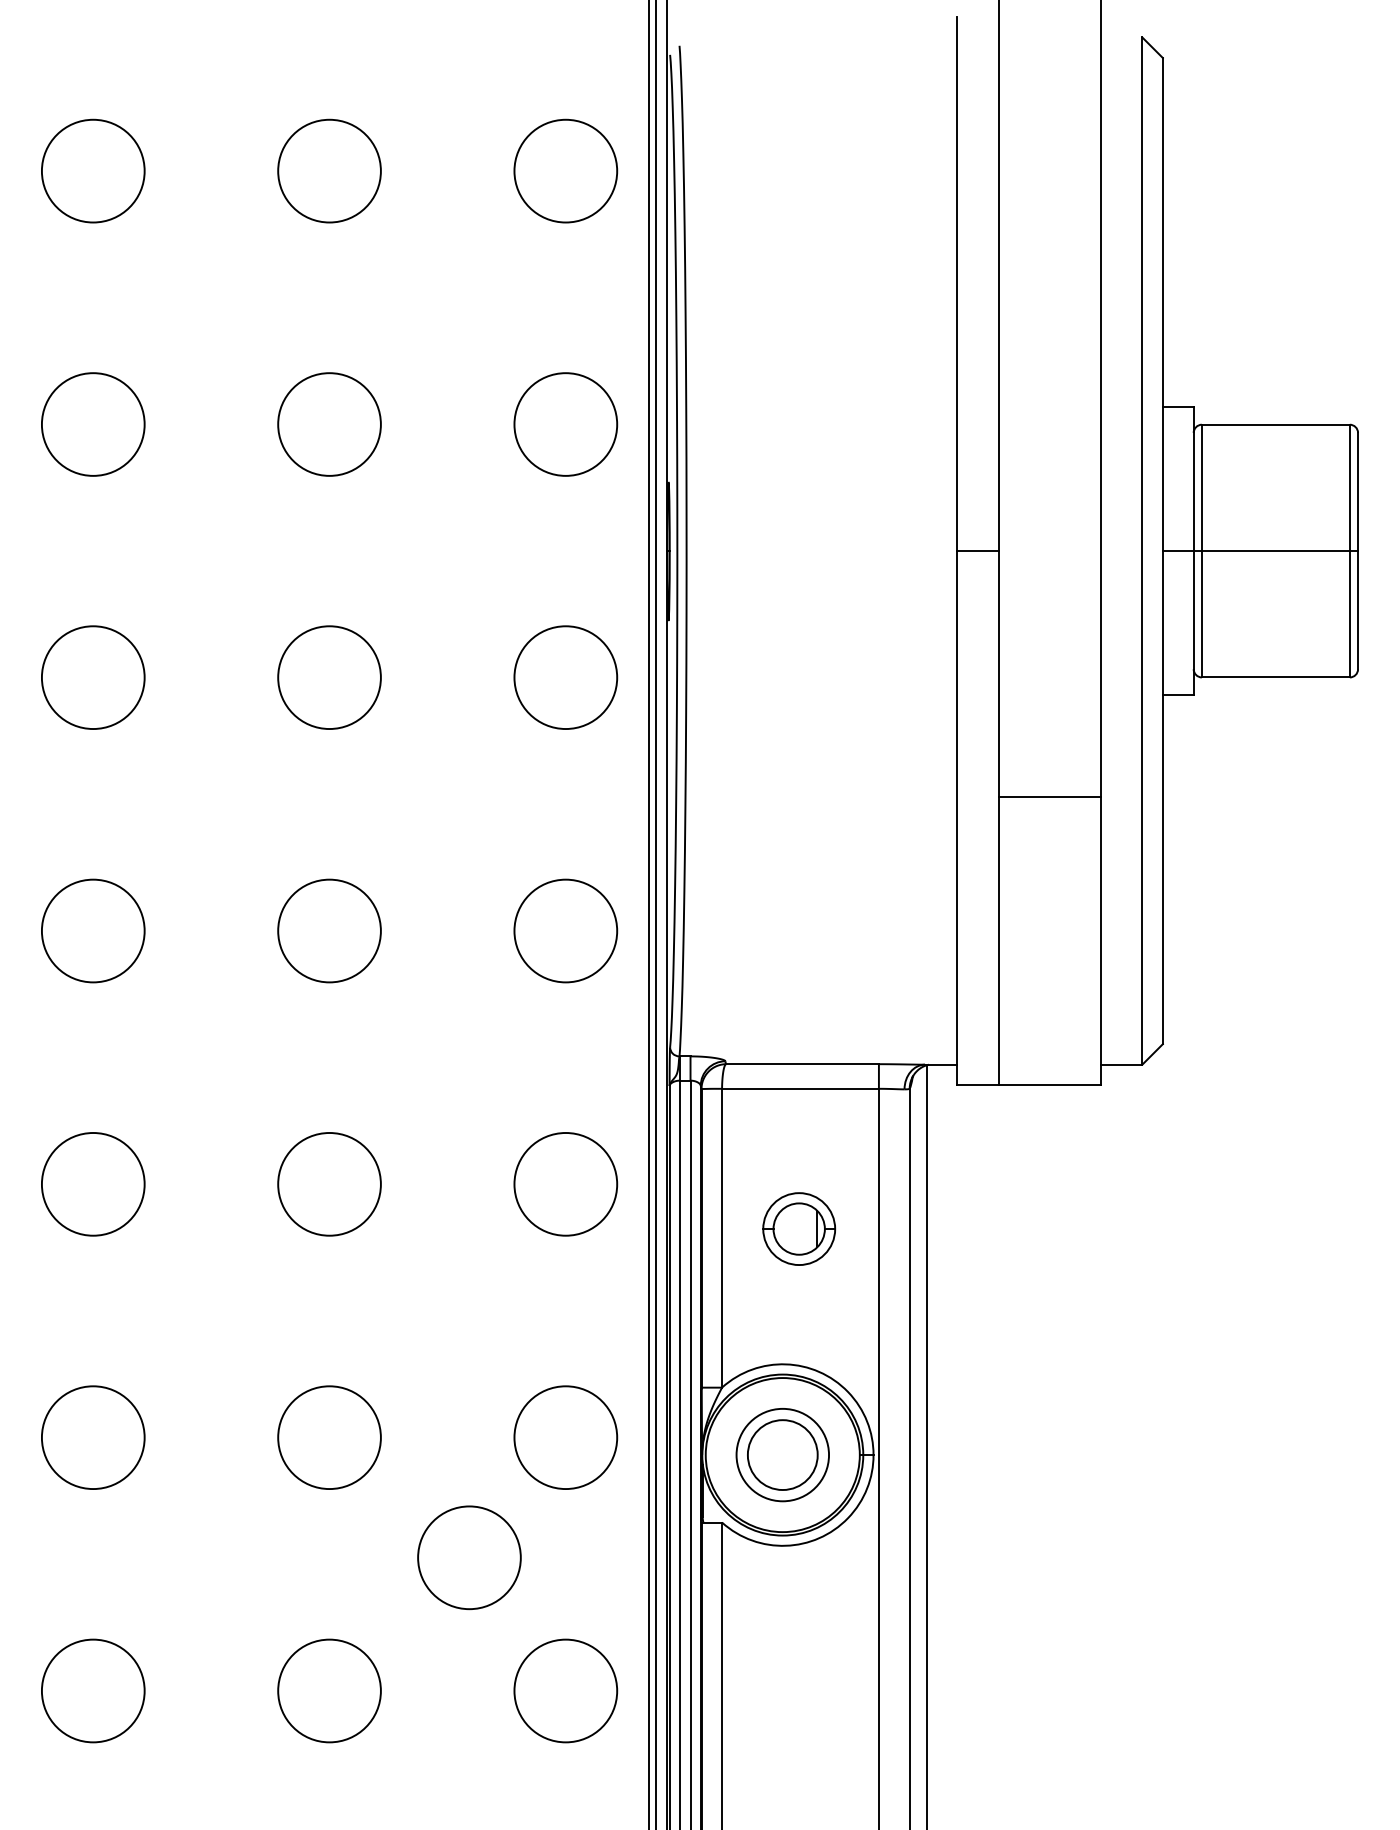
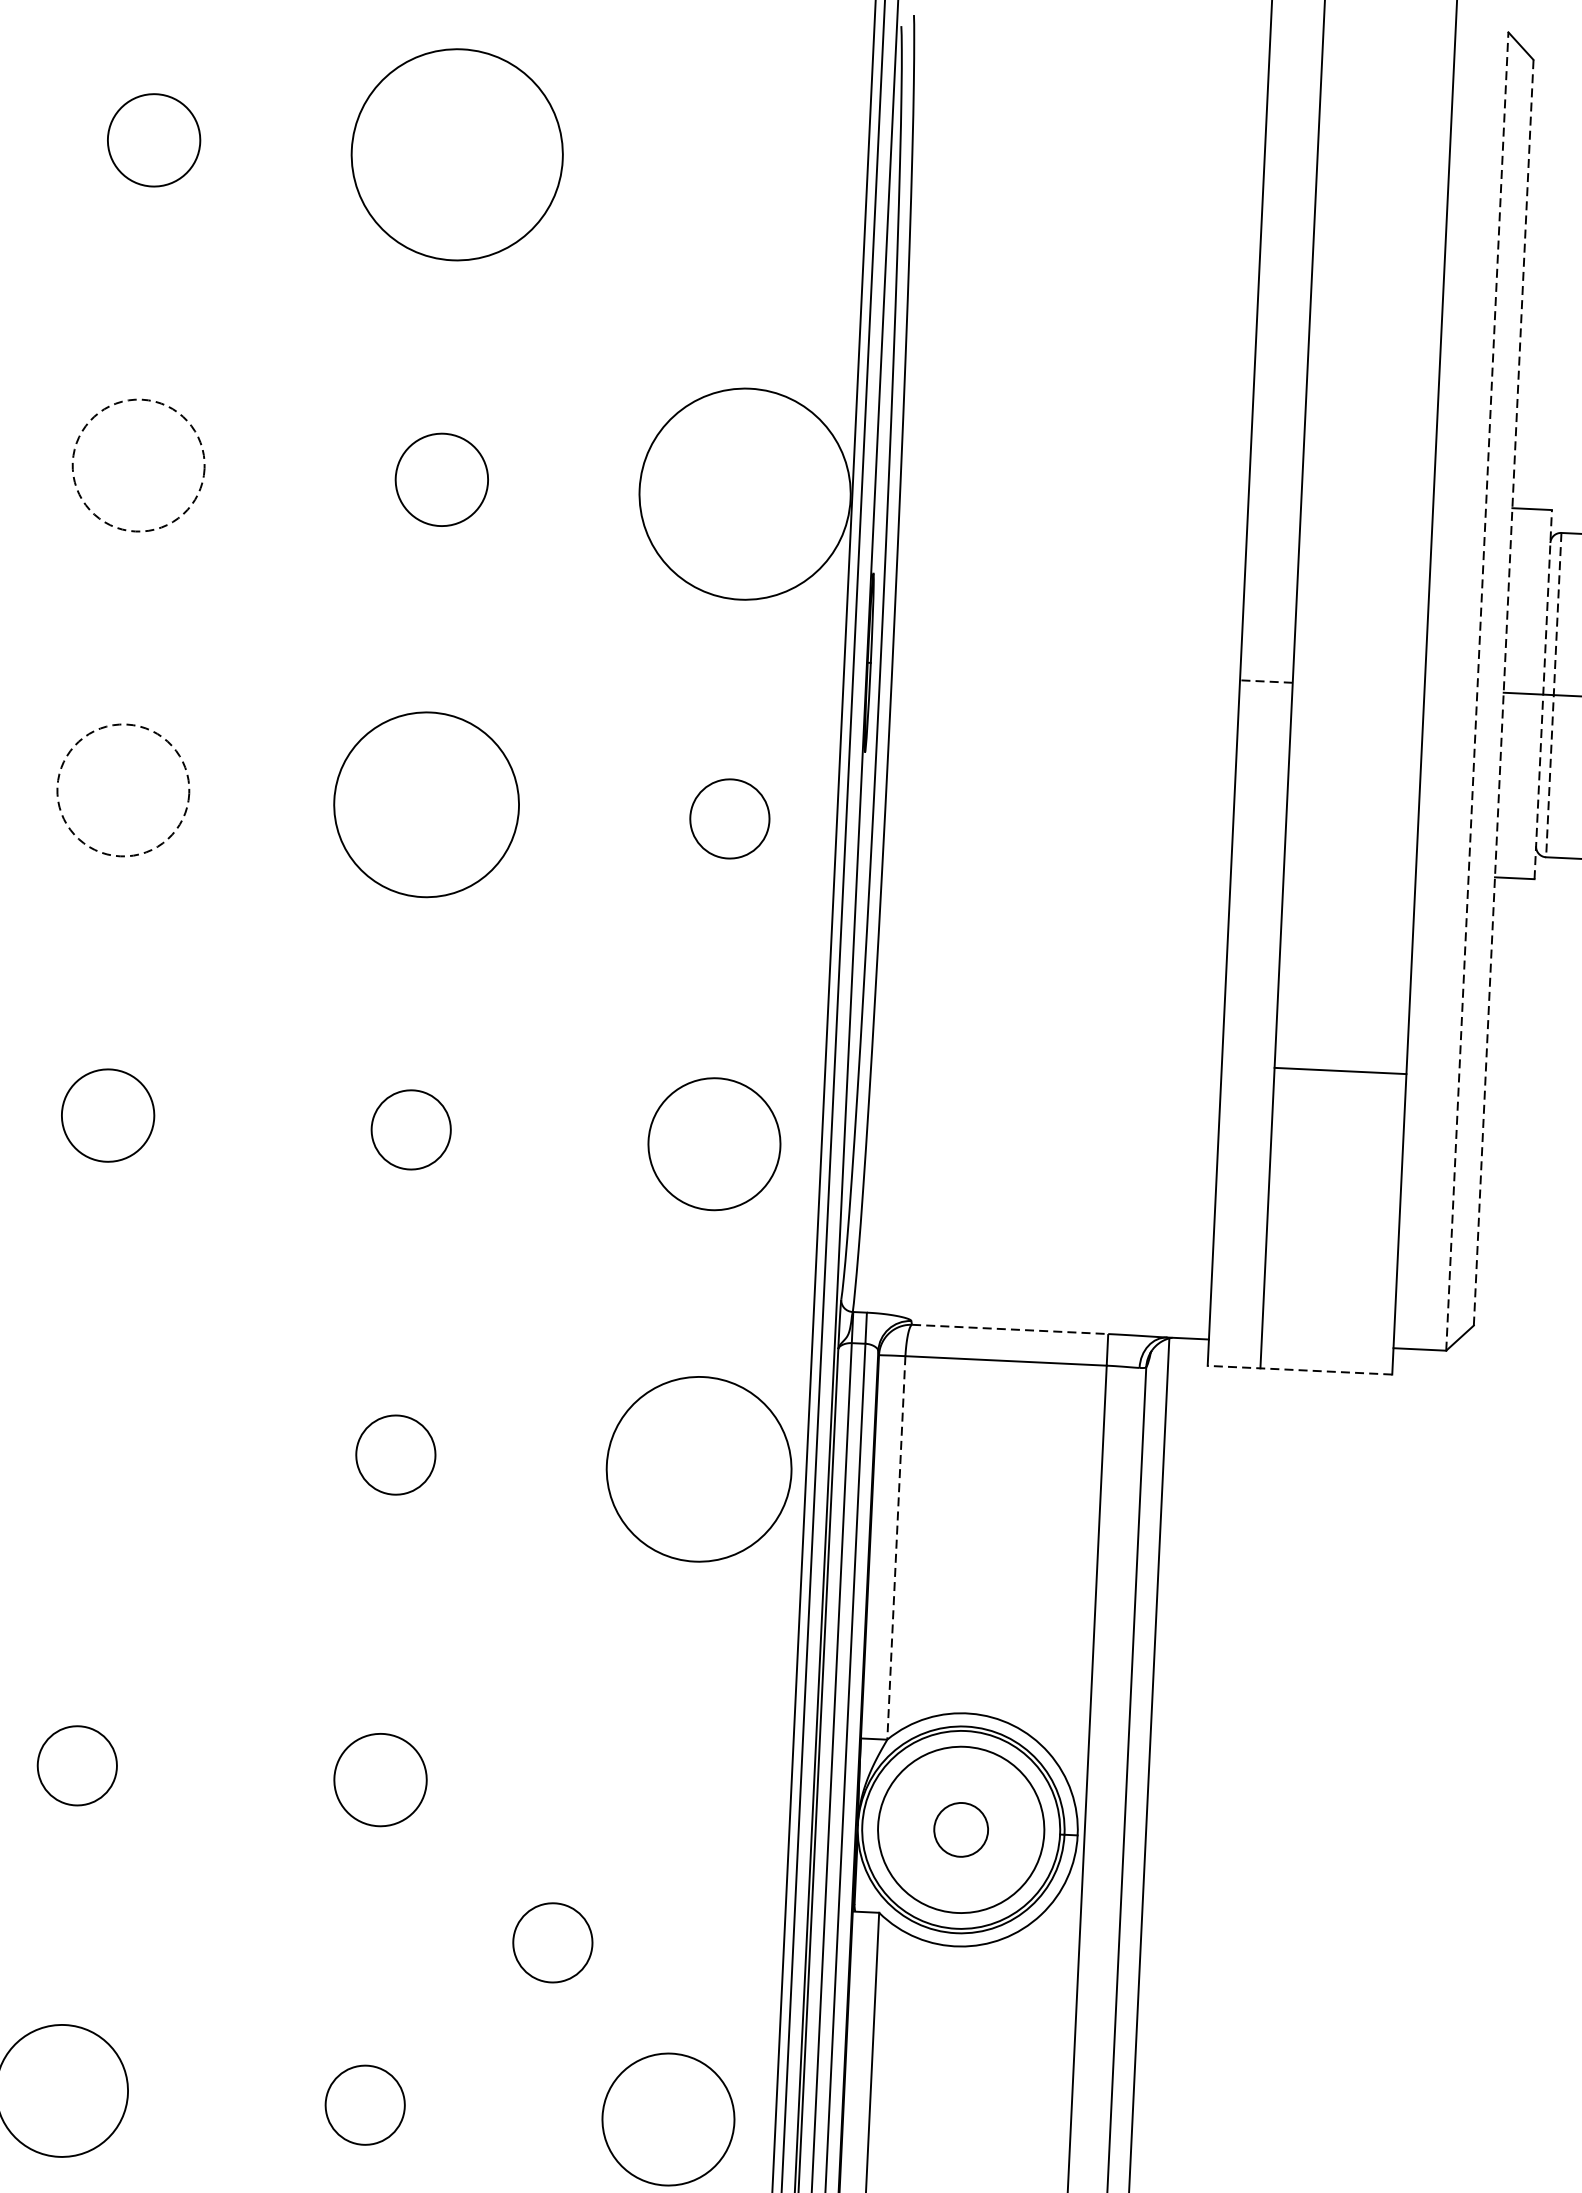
circle: (93, 170) -> (154, 139), size x0.7
circle: (329, 170) -> (457, 153), size x1.6
circle: (565, 170) -> (760, 168), removed
circle: (92, 424) -> (137, 465), solid -> dashed
circle: (329, 424) -> (441, 479), size x0.7
circle: (565, 424) -> (744, 494), size x1.6
line: (1162, 550) -> (1503, 691), solid -> dashed
line: (977, 551) -> (1265, 682), solid -> dashed
line: (1142, 551) -> (1477, 692), solid -> dashed
line: (1193, 551) -> (1542, 695), solid -> dashed
line: (1201, 551) -> (1553, 695), solid -> dashed
circle: (92, 677) -> (122, 790), solid -> dashed
circle: (329, 677) -> (426, 804), size x1.4
circle: (565, 677) -> (729, 818), size x0.6
line: (1049, 797) -> (1340, 1071), moved
circle: (93, 930) -> (108, 1114), size x0.7
circle: (329, 930) -> (411, 1129), size x0.6
line: (803, 1064) -> (1011, 1329), solid -> dashed
line: (1029, 1085) -> (1300, 1370), solid -> dashed
circle: (93, 1184) -> (92, 1440), removed
circle: (329, 1184) -> (395, 1455), size x0.6
circle: (565, 1184) -> (698, 1469), size x1.4
part: (799, 1228) -> (996, 1540), removed
line: (722, 1238) -> (896, 1548), solid -> dashed
circle: (92, 1437) -> (76, 1765), size x0.6
circle: (329, 1437) -> (380, 1779), size x0.7
circle: (565, 1437) -> (683, 1794), removed
circle: (782, 1454) -> (960, 1829), size x1.4
circle: (782, 1455) -> (960, 1830), size x0.6
circle: (469, 1557) -> (552, 1942), size x0.6
circle: (329, 1690) -> (365, 2104), size x0.6

